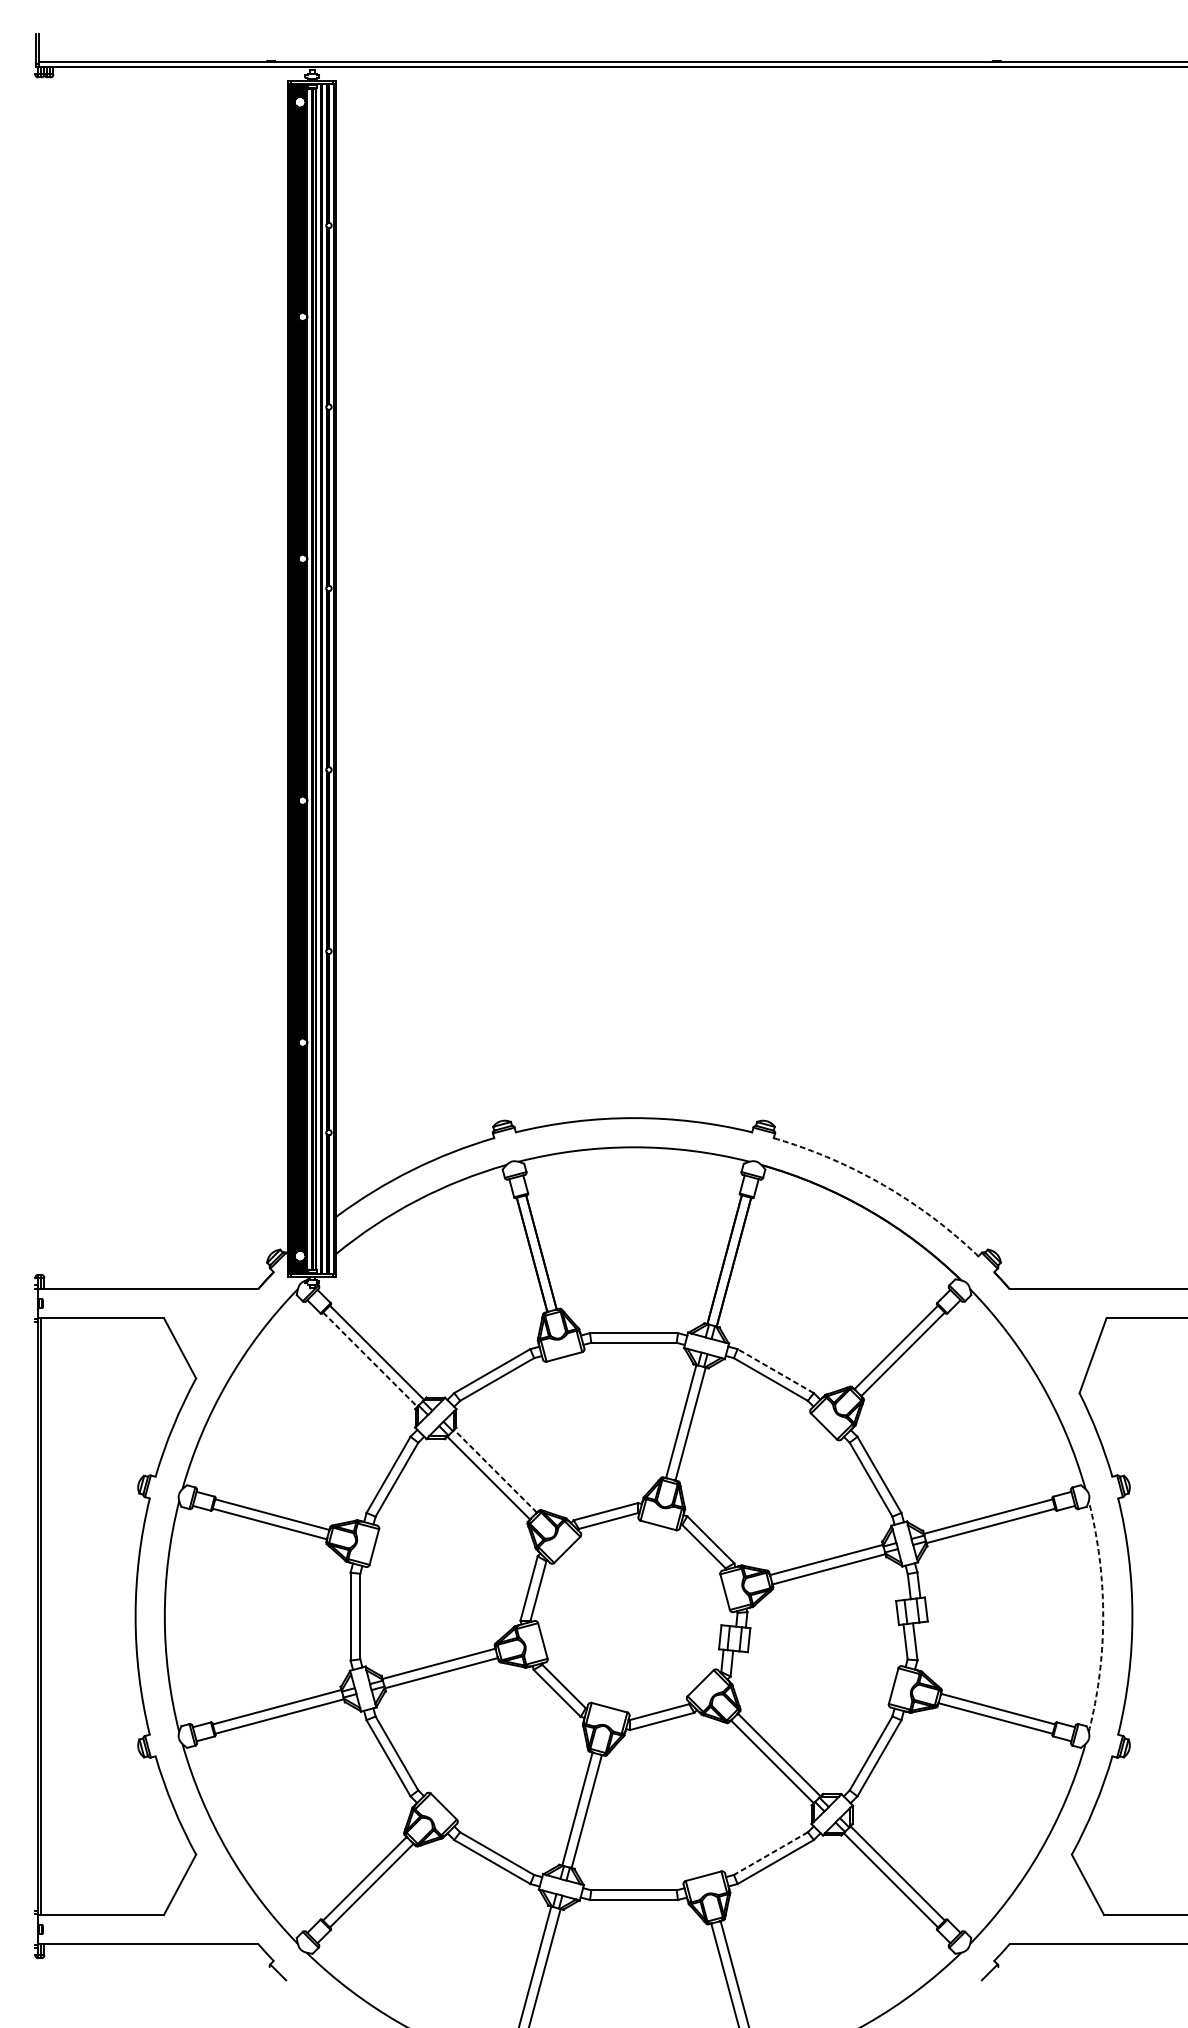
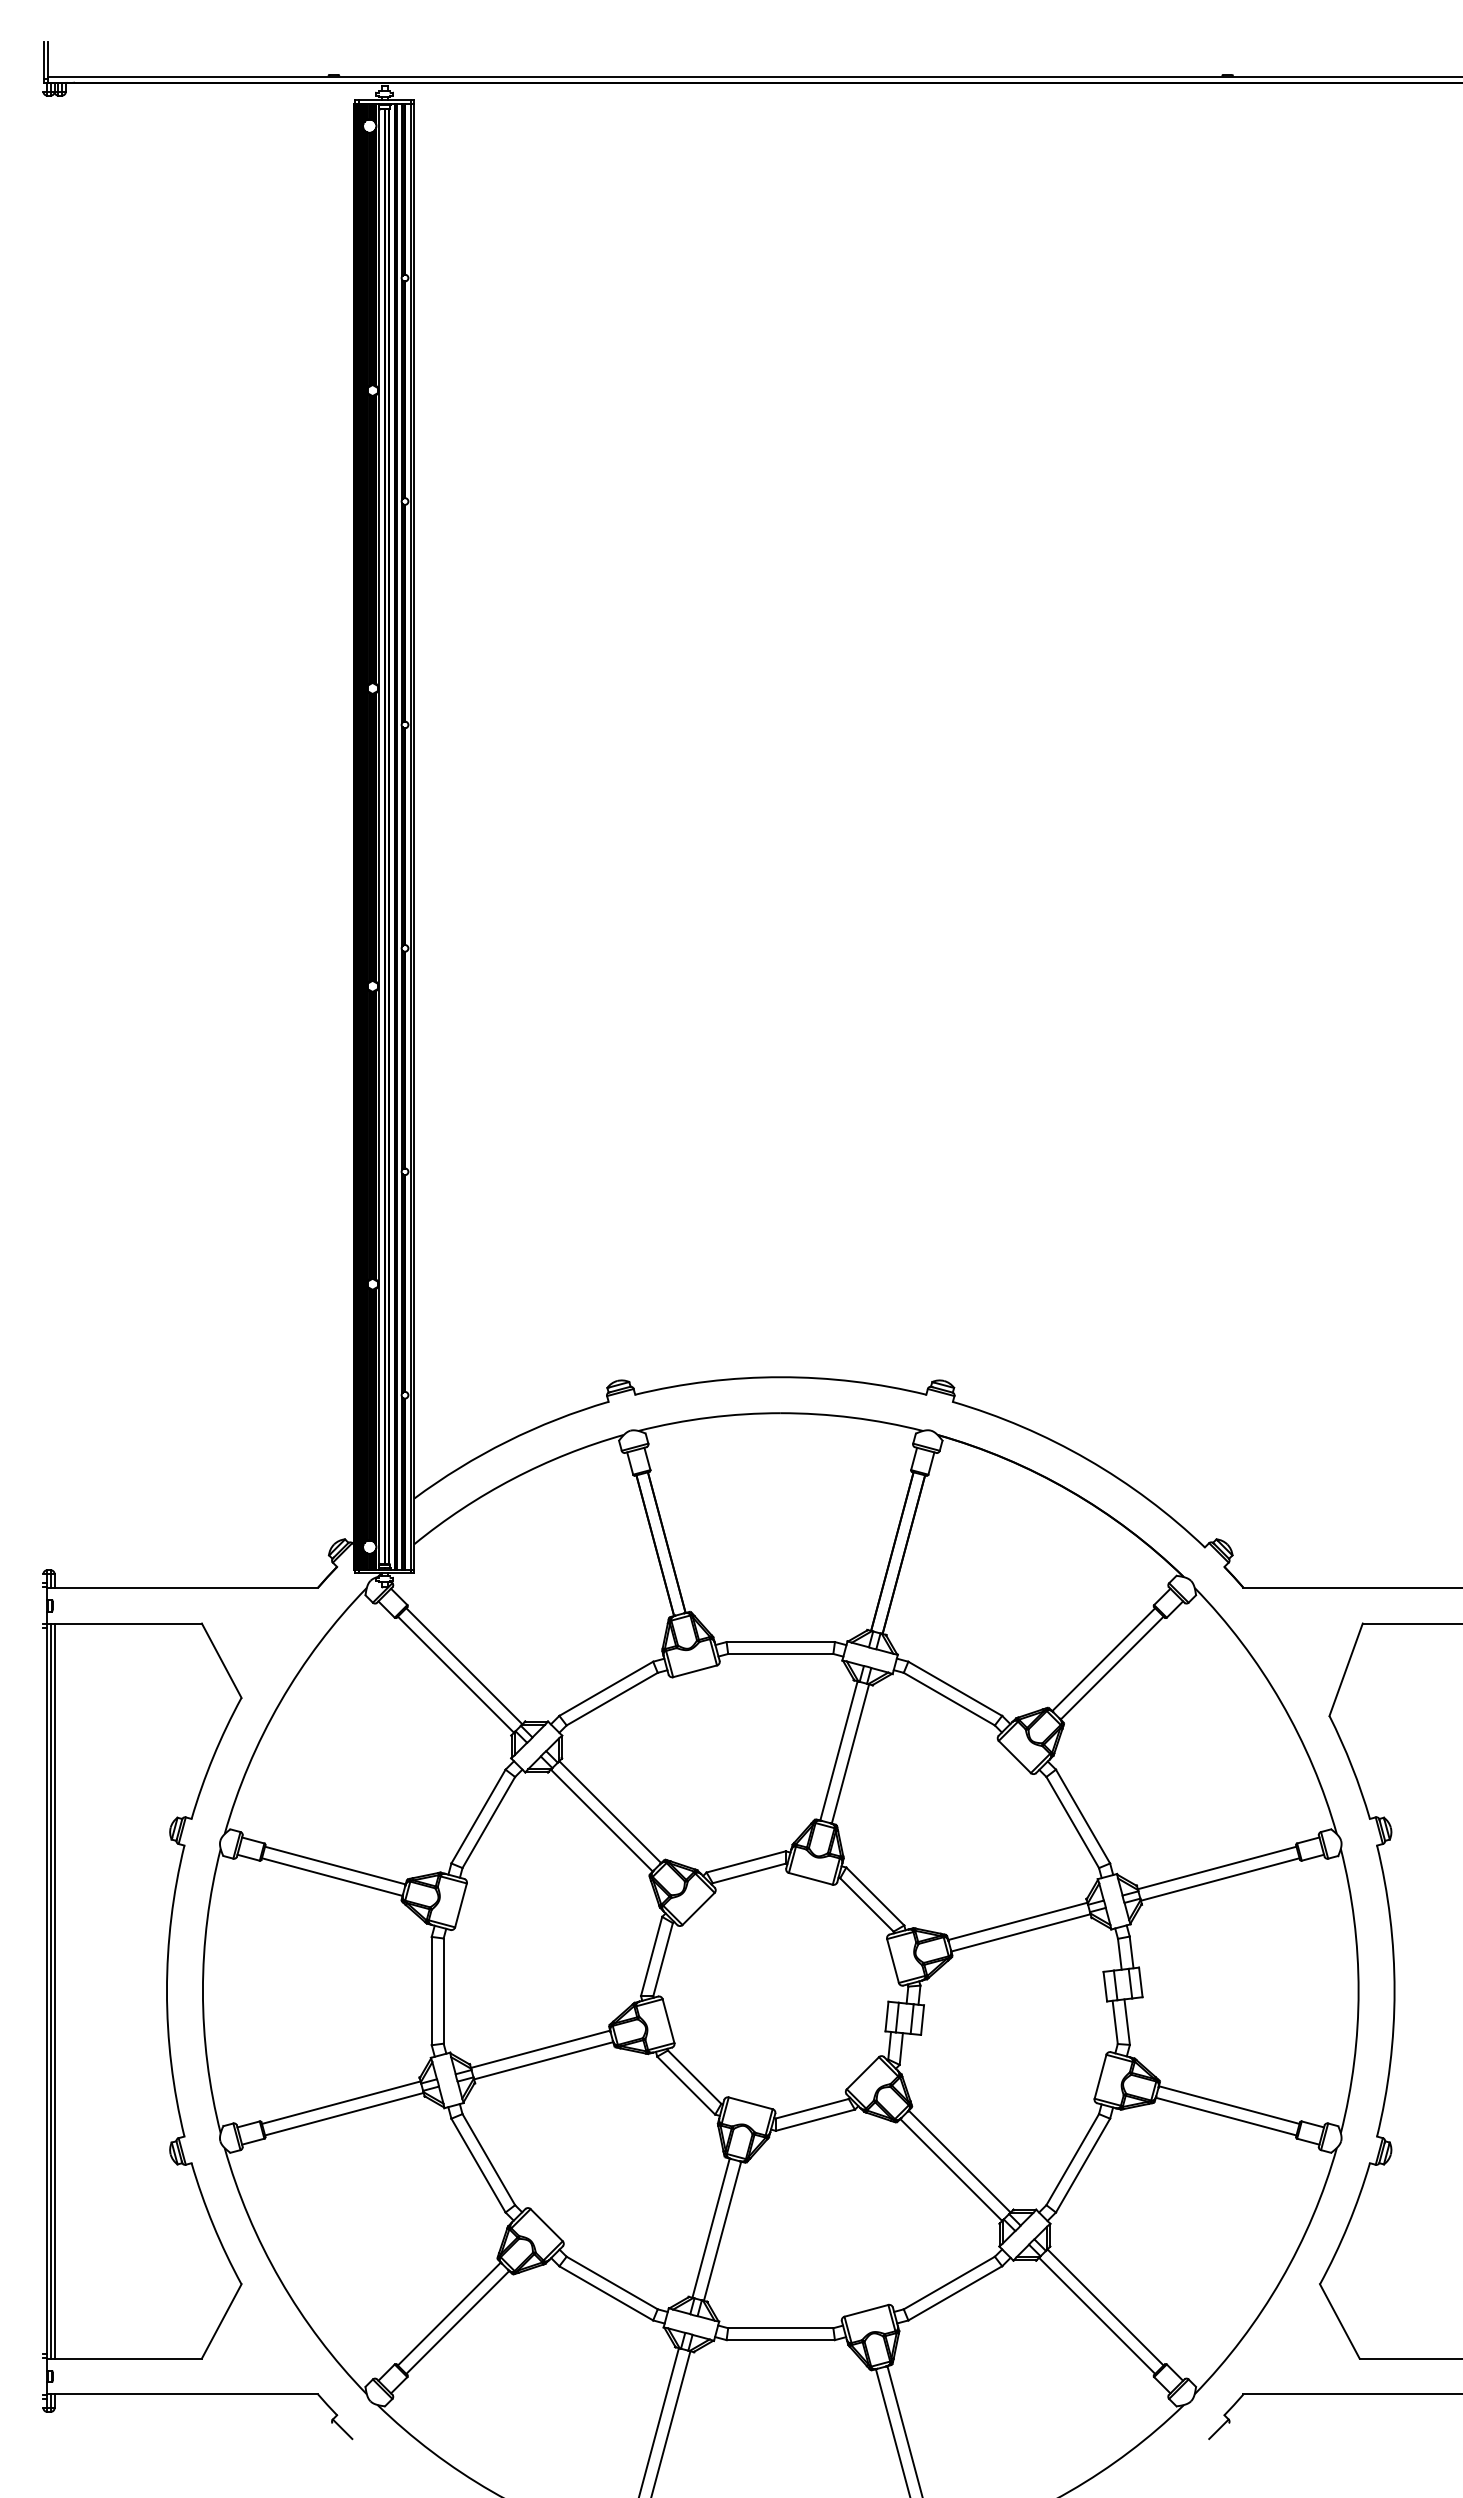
arc: (883, 1184) -> (1087, 1459), dashed -> solid
line: (370, 1360) -> (456, 1675), dashed -> solid
line: (775, 1370) -> (954, 1688), dashed -> solid
line: (494, 1470) -> (609, 1811), dashed -> solid
line: (44, 1616) -> (54, 1990), added
arc: (1103, 1616) -> (1358, 1991), dashed -> solid
line: (771, 1854) -> (949, 2283), dashed -> solid

